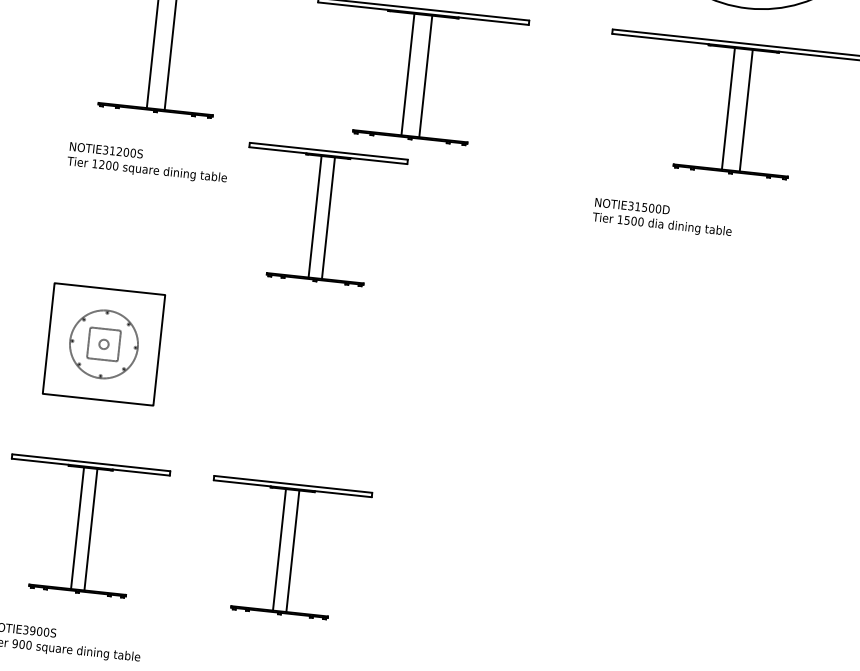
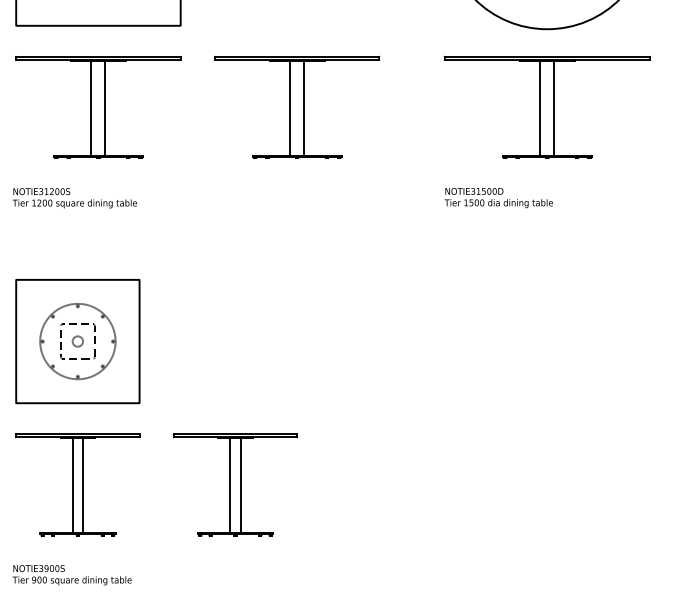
text: (147, 163) -> (74, 198), moved
part: (321, 215) -> (235, 224), removed
part: (103, 344) -> (77, 341), size x1.43

